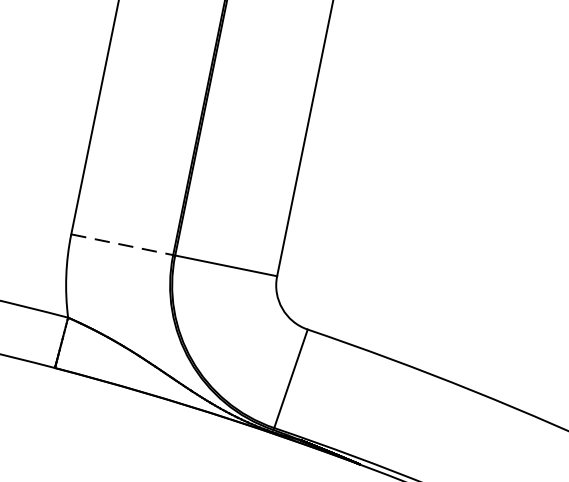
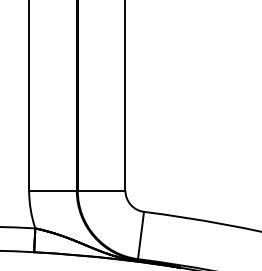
line: (121, 244) -> (52, 190), dashed -> solid

